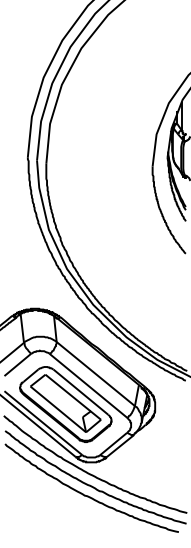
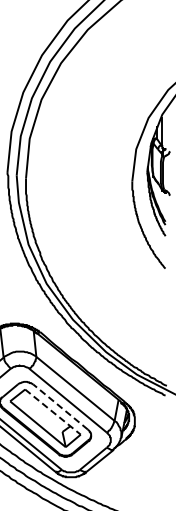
line: (80, 391) -> (60, 406), solid -> dashed
line: (73, 397) -> (53, 412), solid -> dashed

